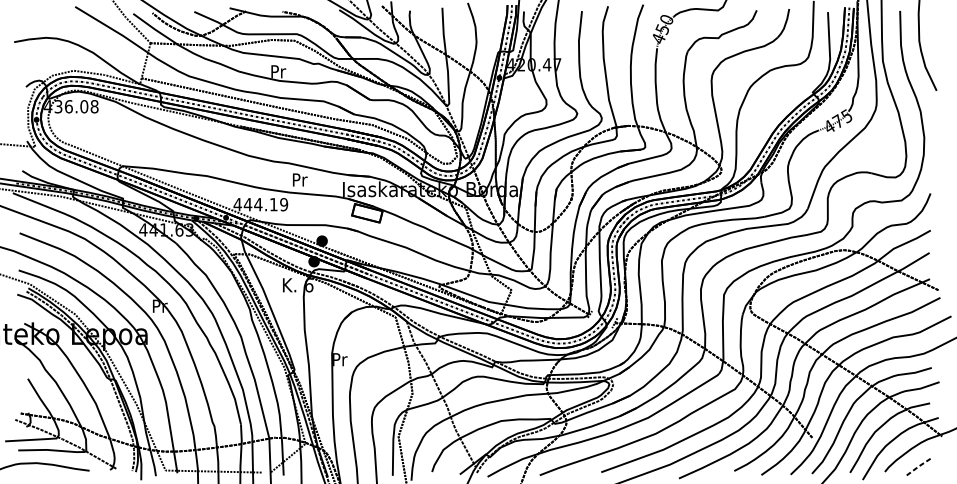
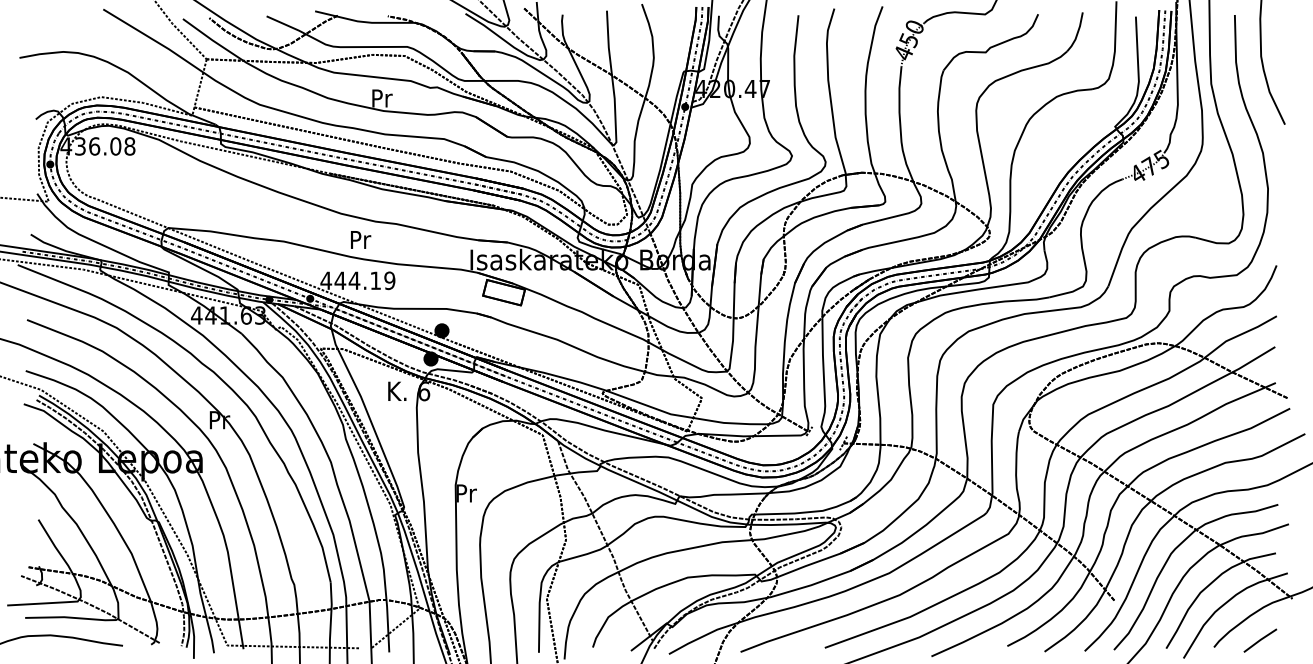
text: (300, 179) -> (361, 239), moved
line: (918, 466) -> (1260, 639), dashed -> solid

